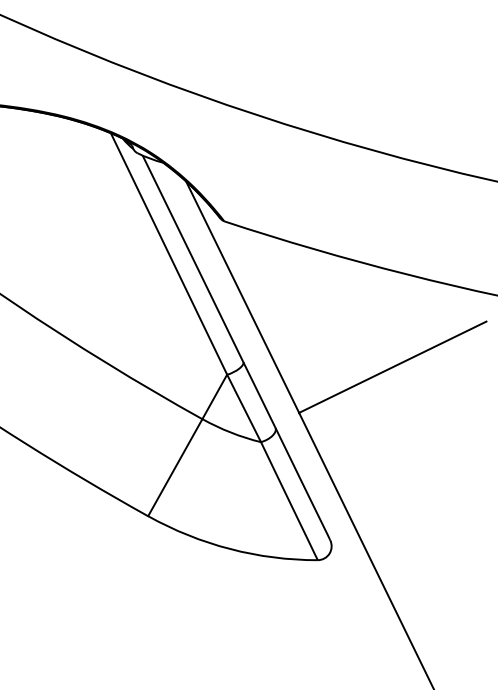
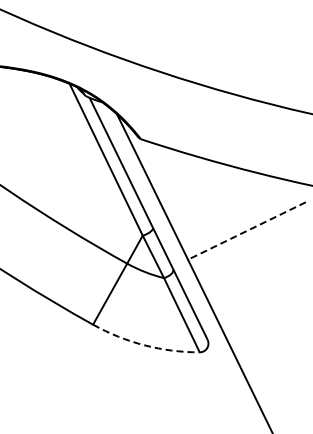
line: (392, 366) -> (246, 230), solid -> dashed
arc: (229, 549) -> (144, 345), solid -> dashed

